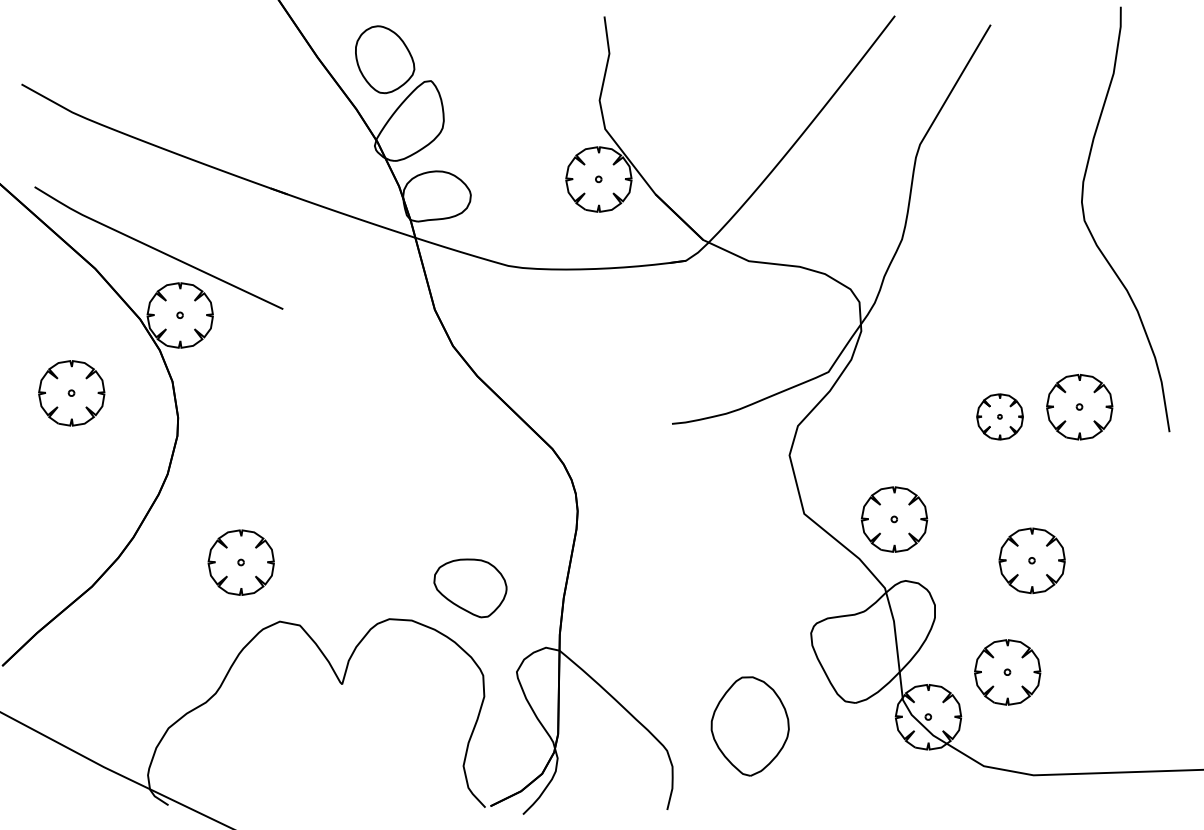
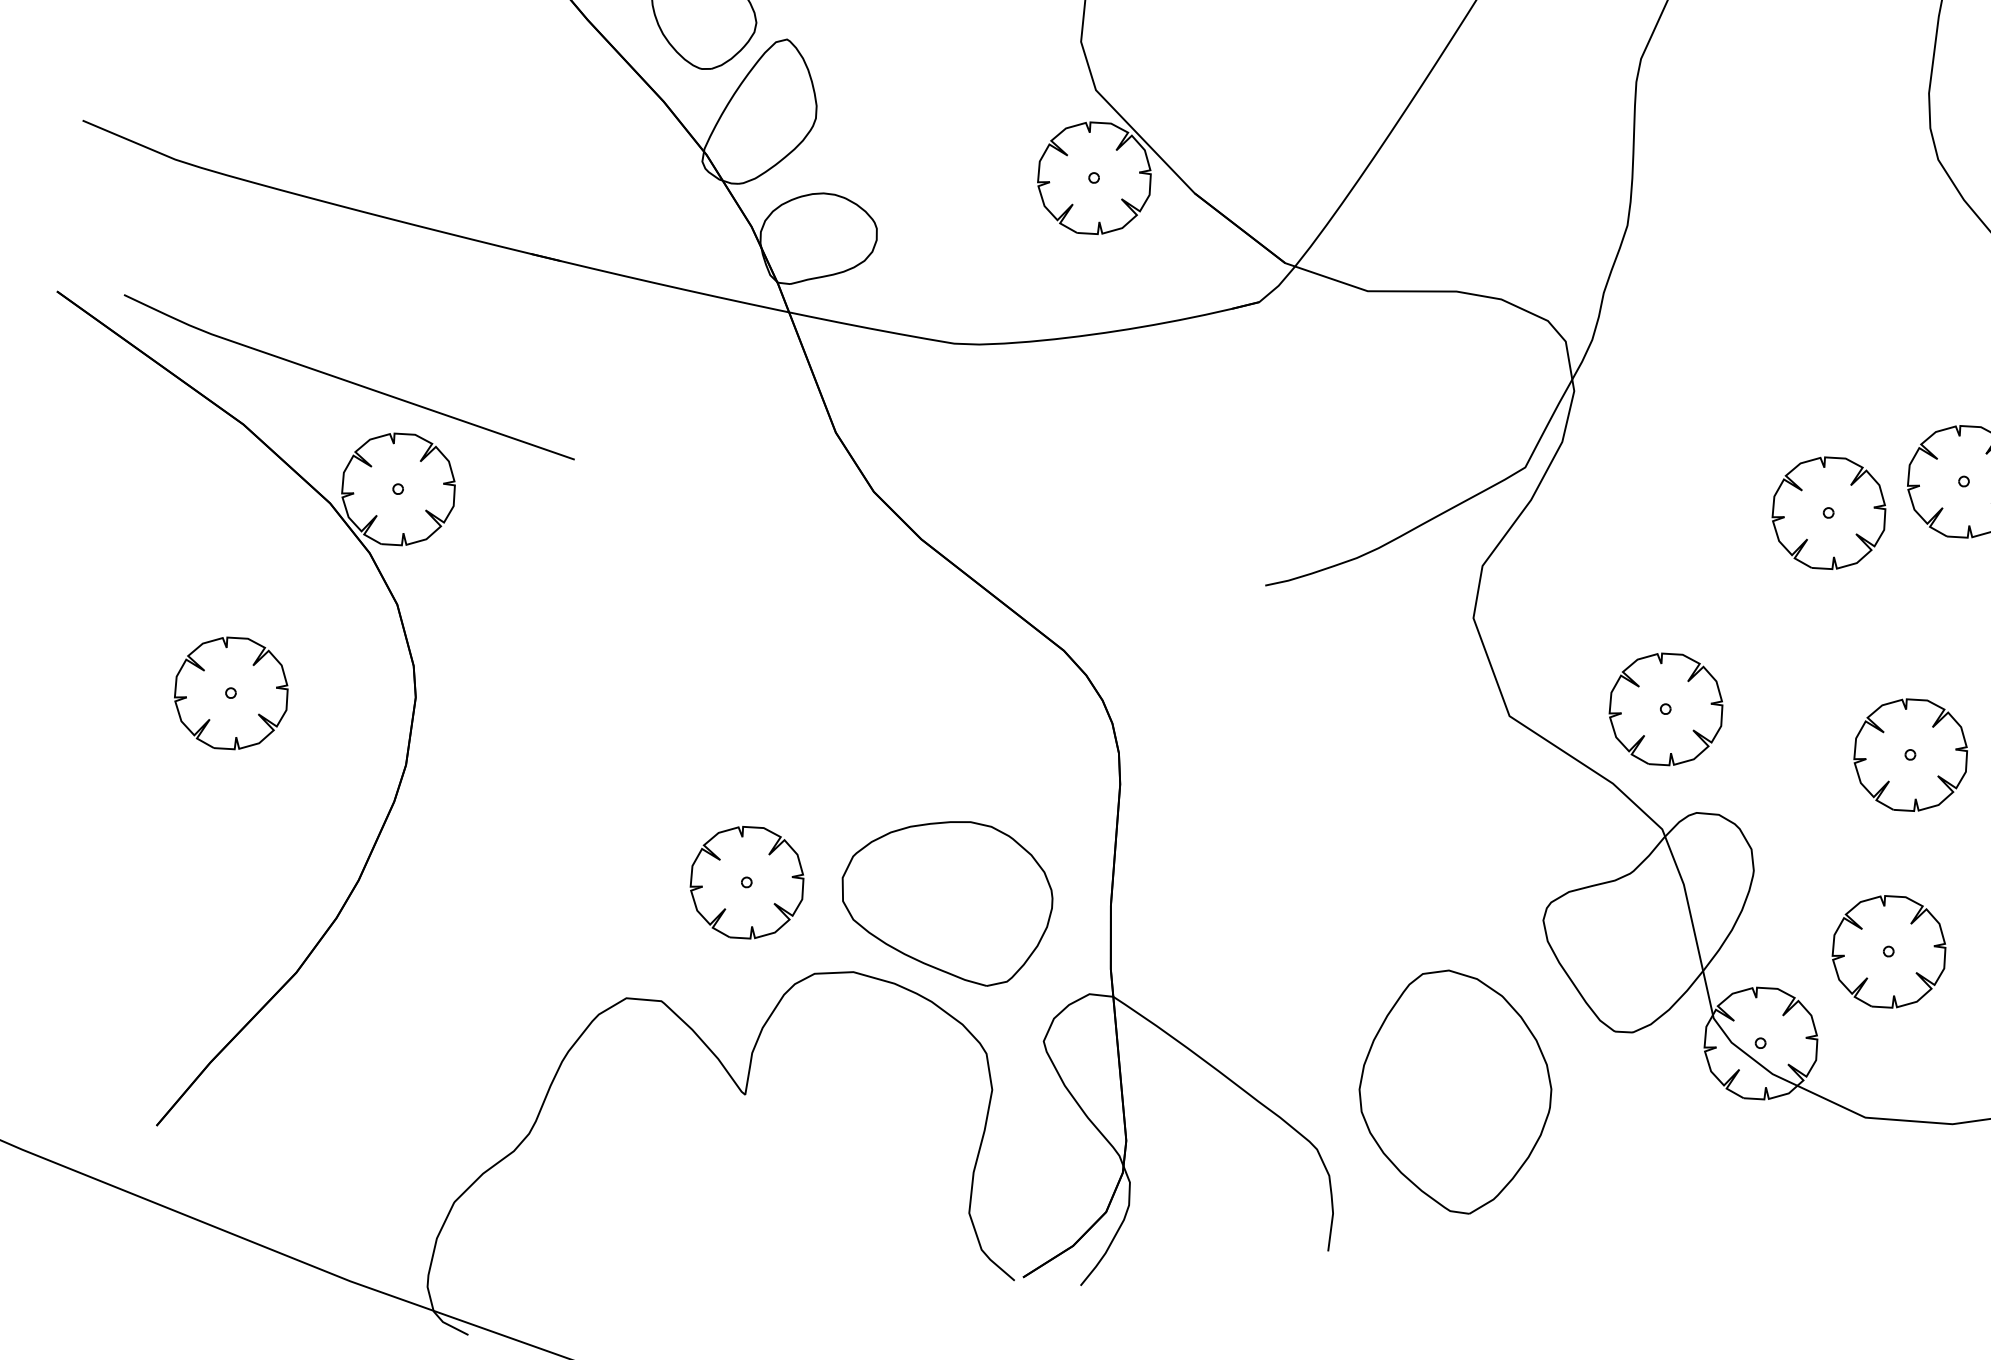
part: (71, 393) -> (230, 693), moved
part: (999, 416) -> (1827, 512), size x1.43
part: (240, 562) -> (745, 882), moved
part: (470, 588) -> (948, 906), size x1.67
part: (750, 726) -> (1456, 1092), size x1.43

